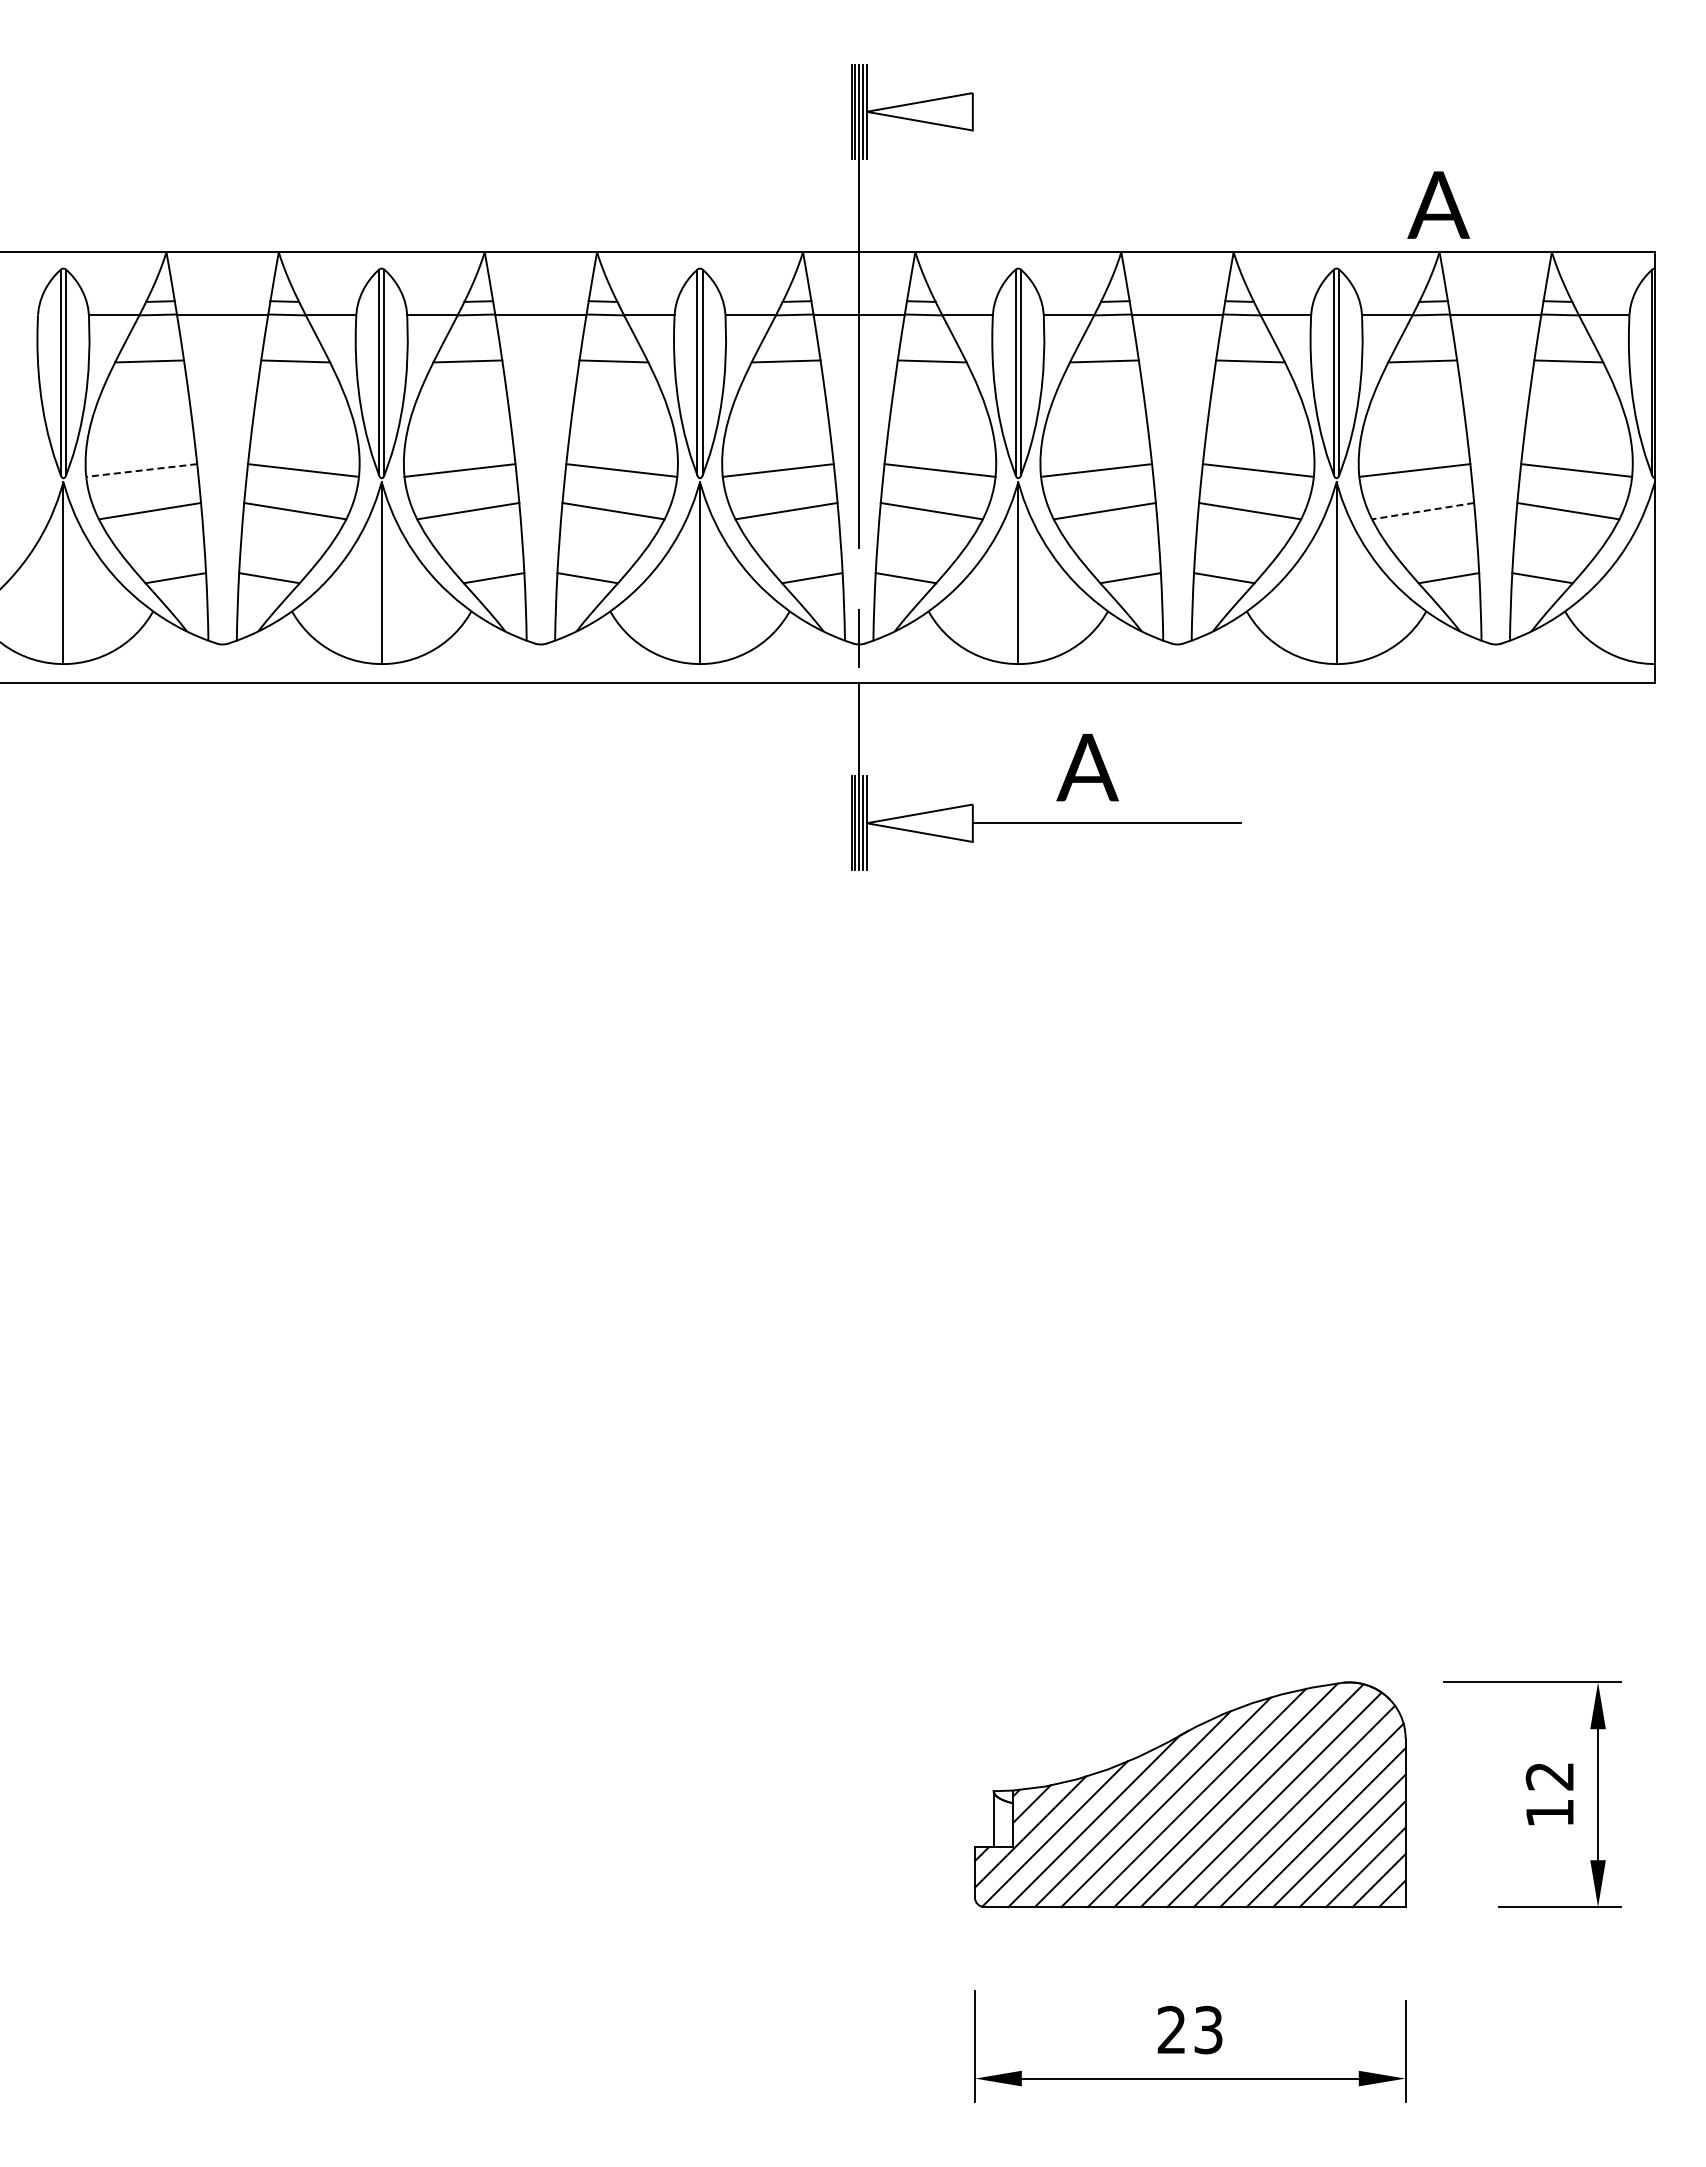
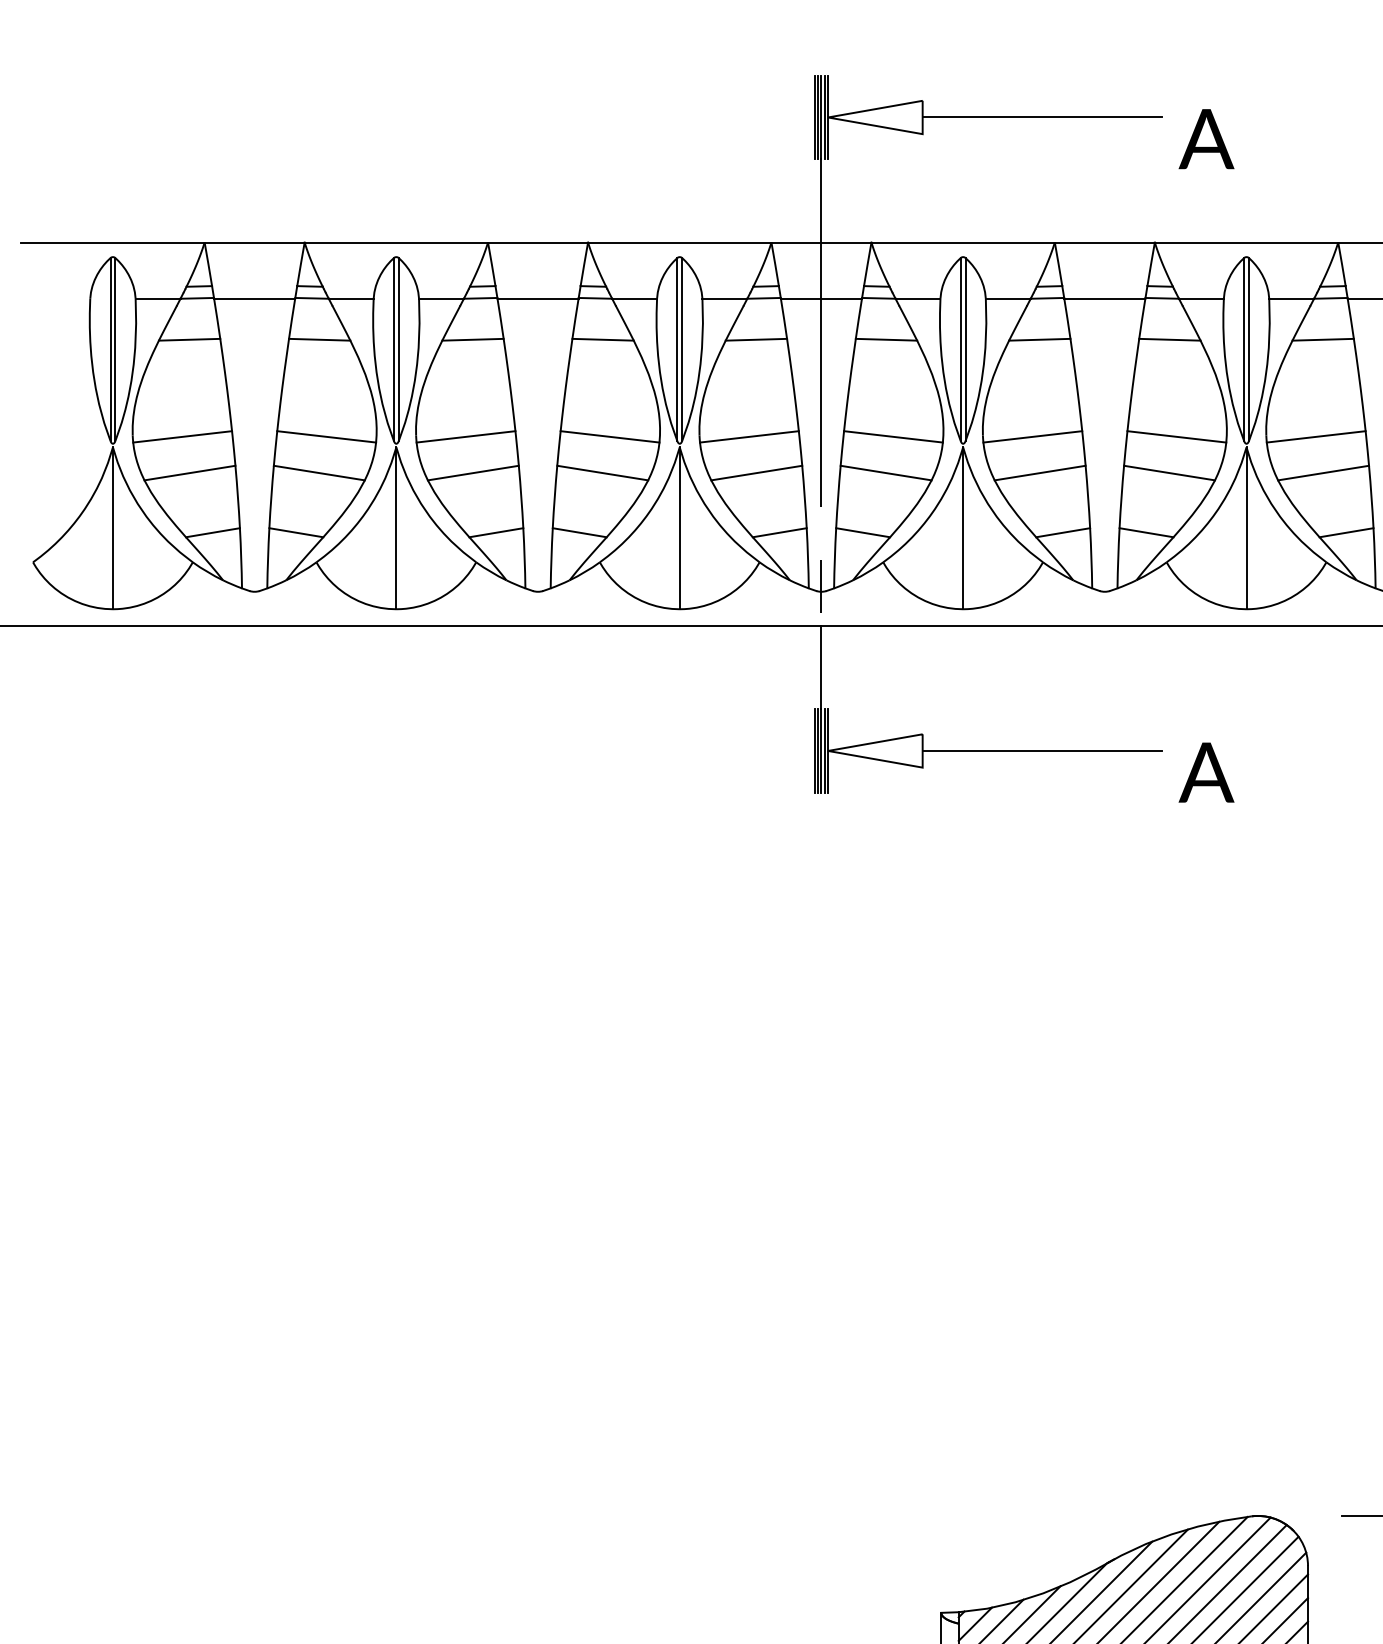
line: (1106, 111) -> (1041, 117), added
text: (1438, 204) -> (1206, 138), moved
line: (141, 470) -> (182, 436), dashed -> solid
line: (1423, 511) -> (1323, 473), dashed -> solid
text: (1087, 767) -> (1206, 772), moved

